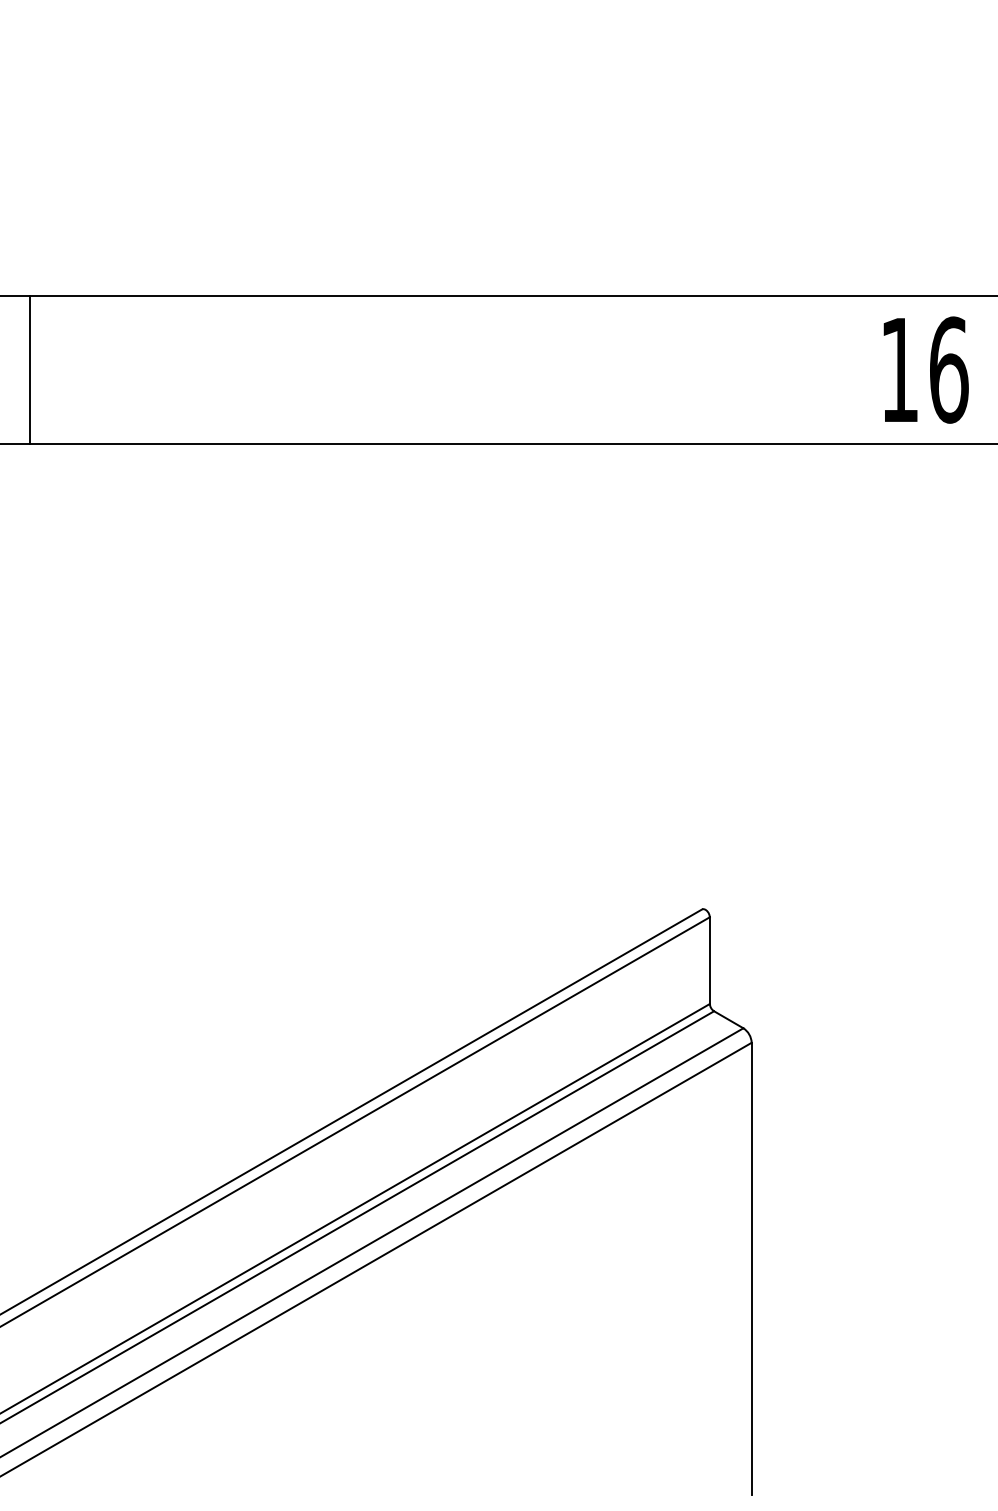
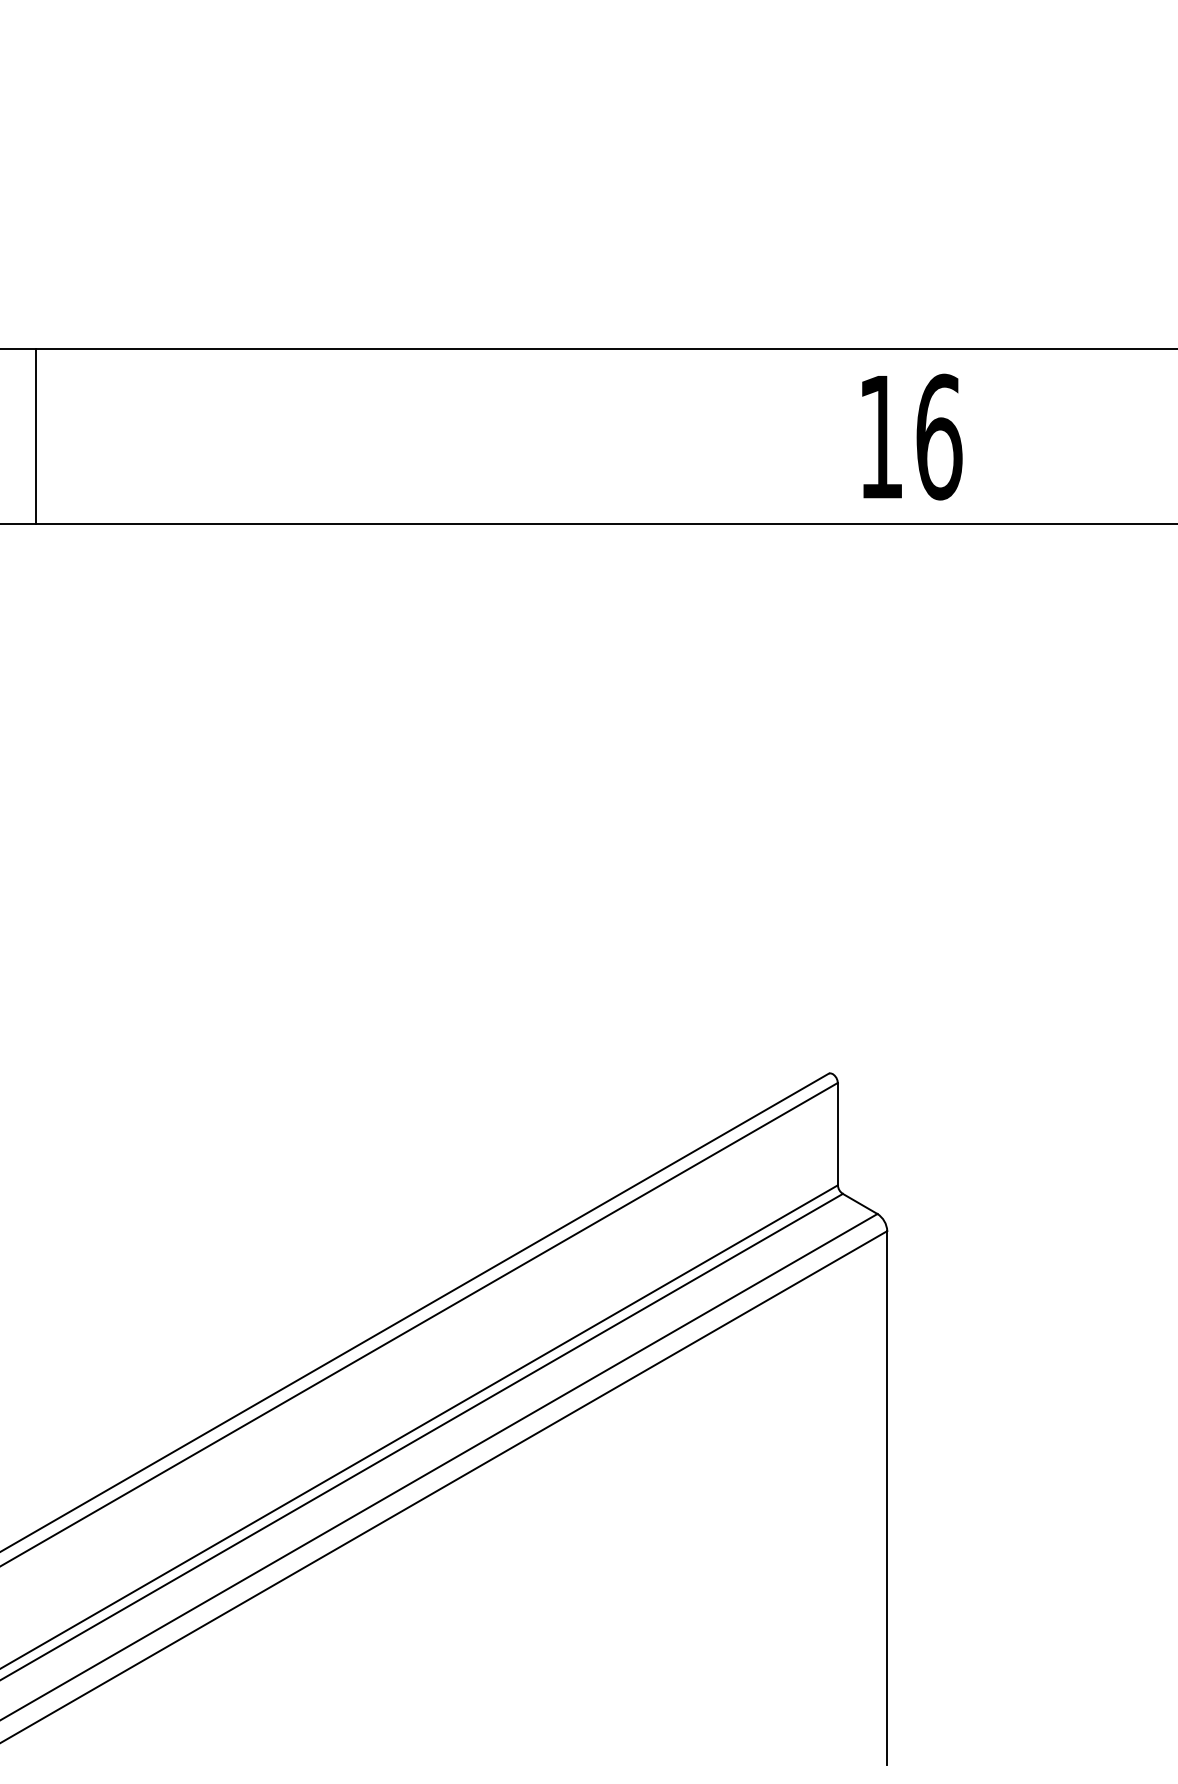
text: (926, 369) -> (912, 436), moved

